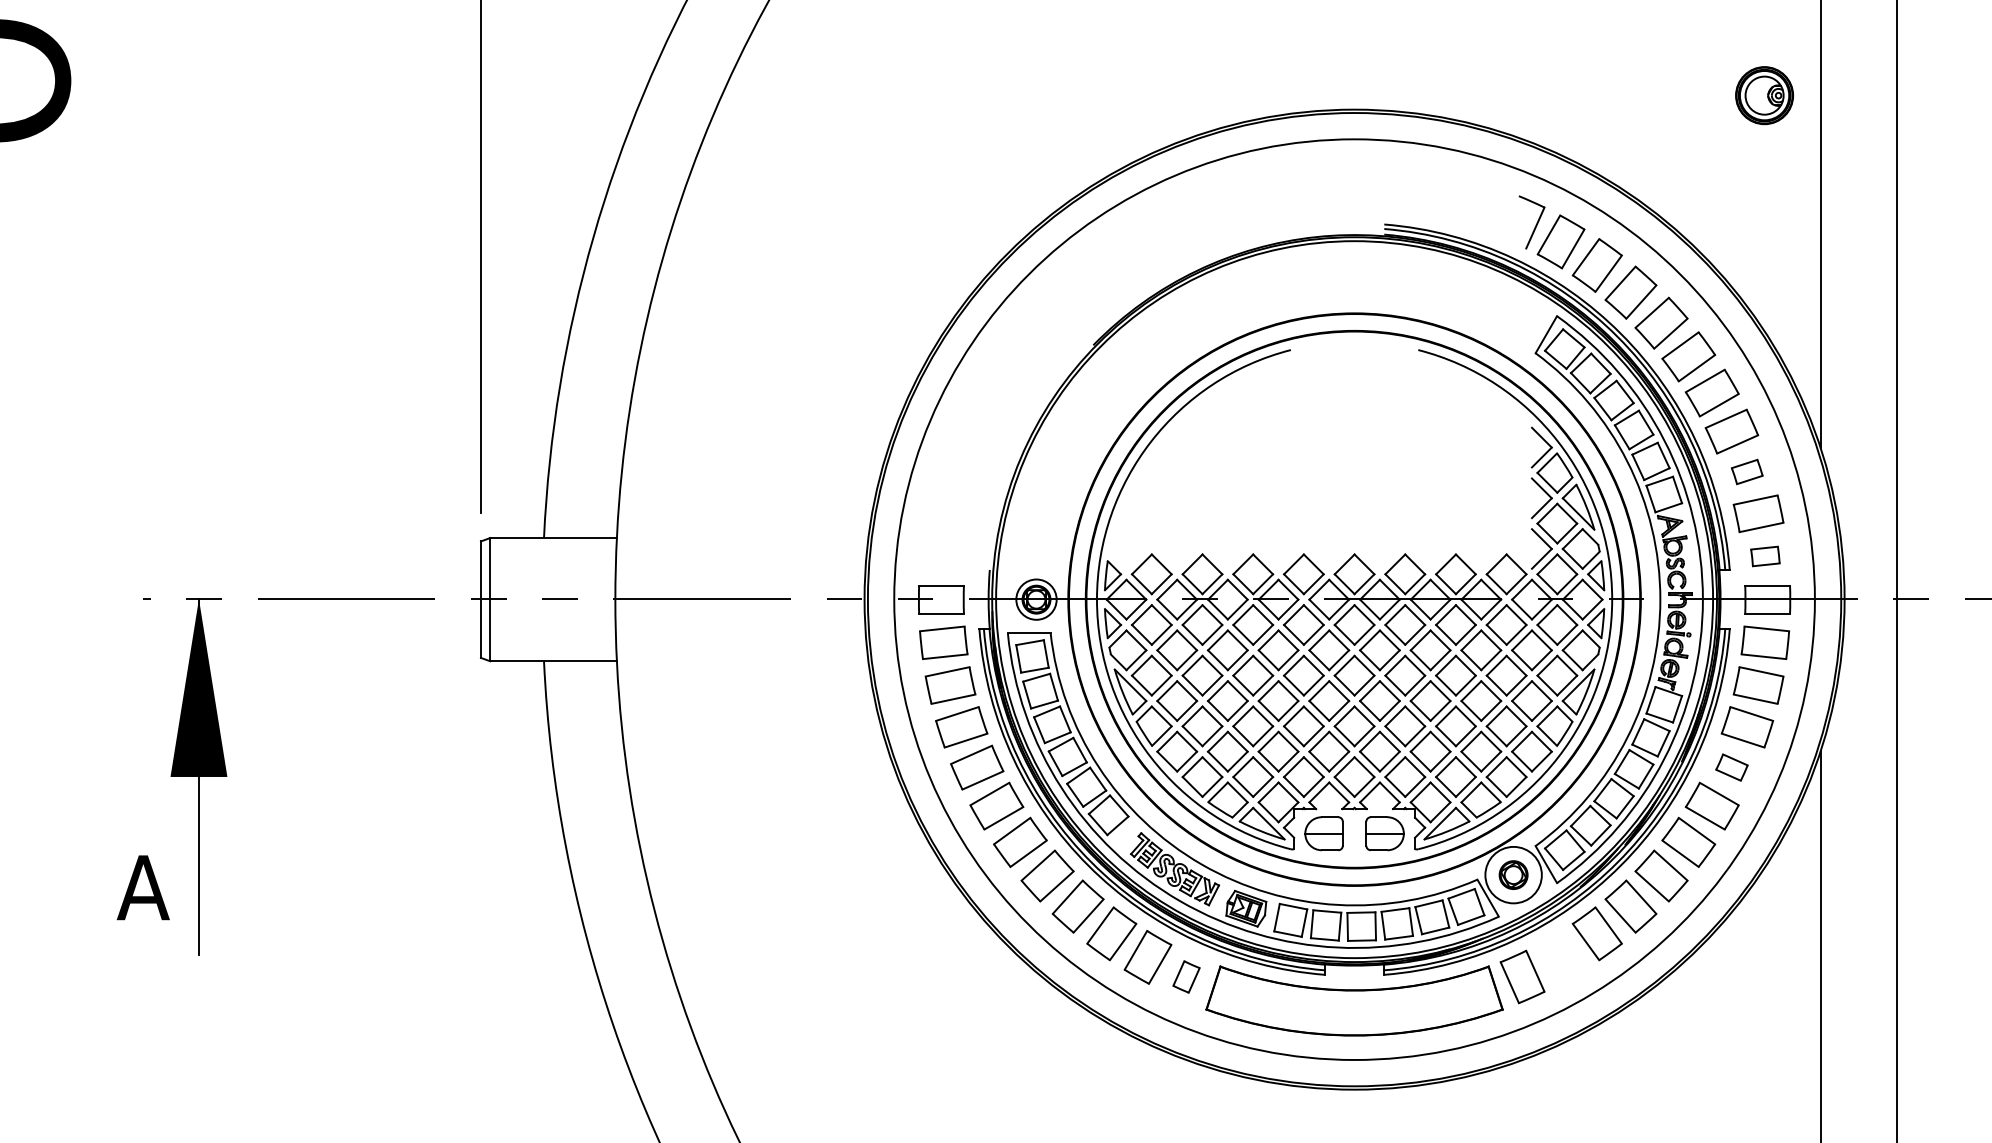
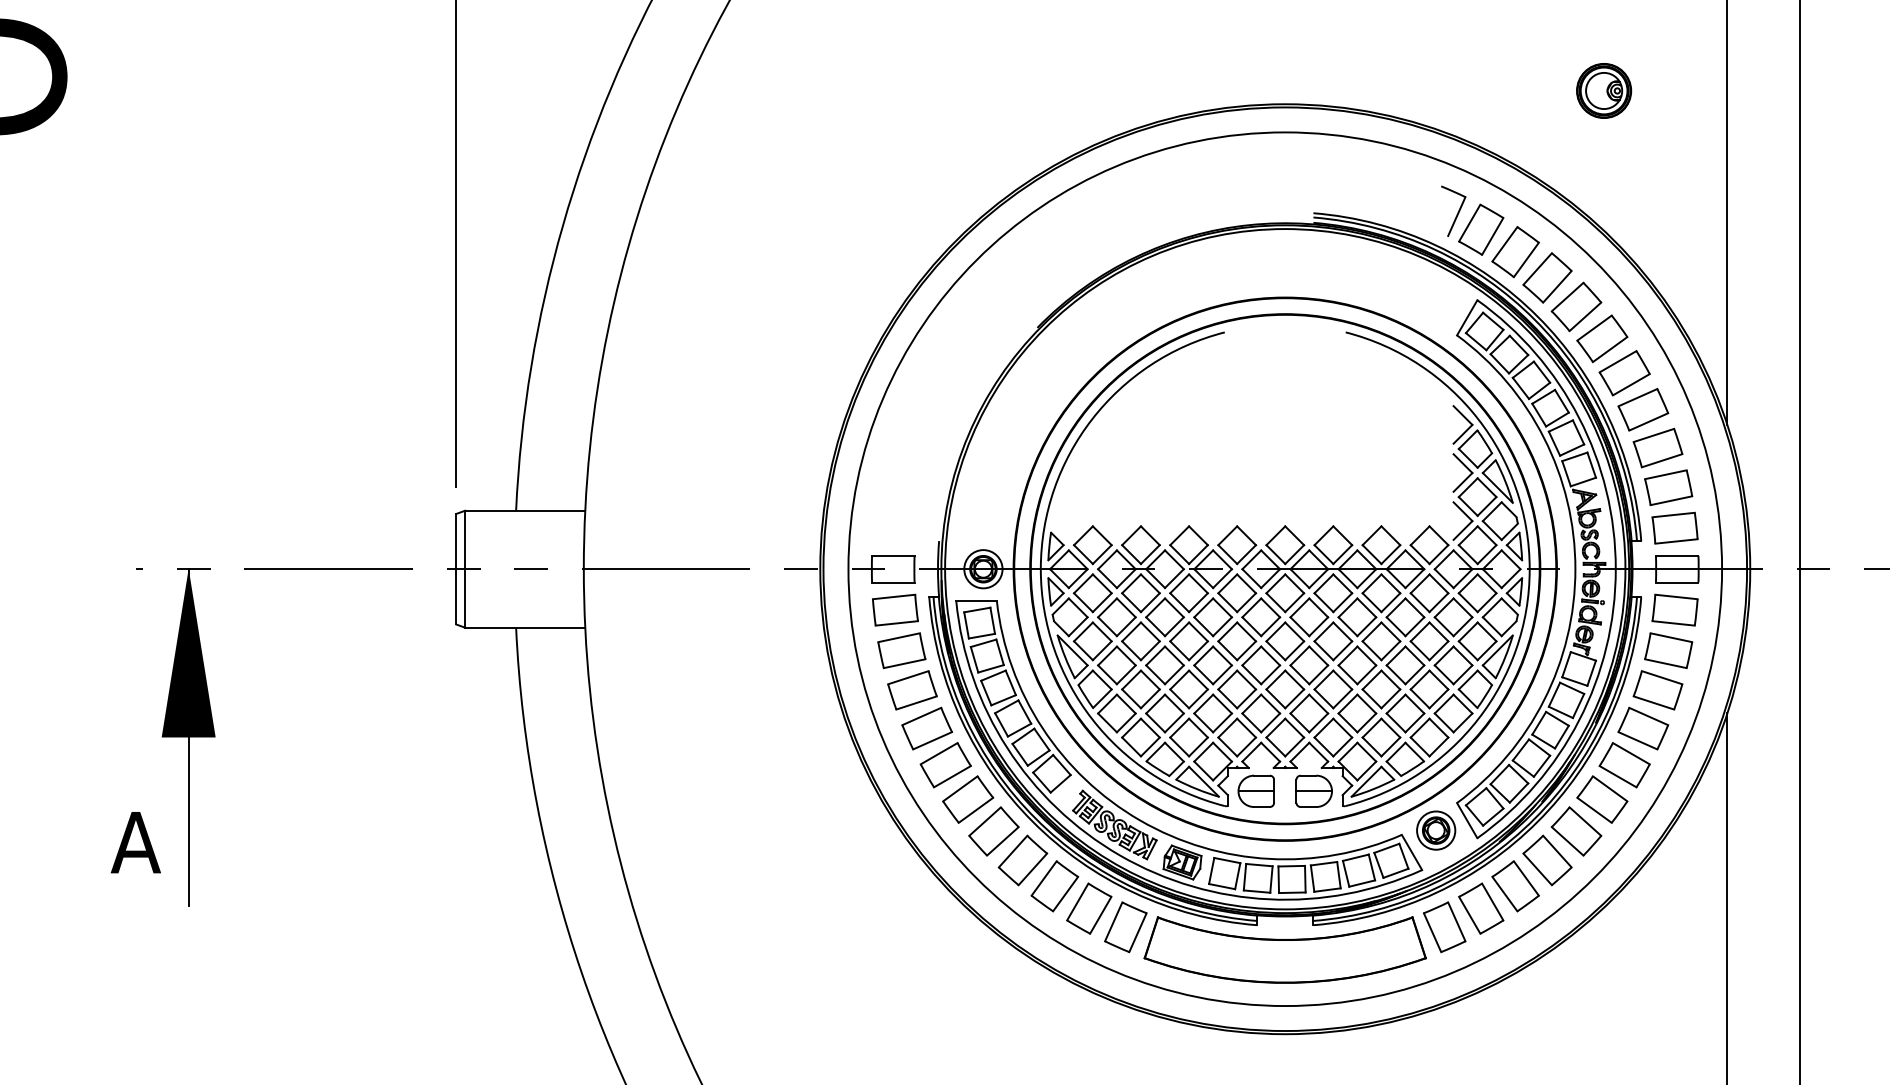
part: (1764, 95) -> (1604, 90), moved
part: (1746, 471) -> (1657, 447), size x1.67
part: (1765, 556) -> (1675, 528), size x1.67
part: (1731, 767) -> (1642, 728), size x1.67
circle: (1513, 874) -> (1436, 830), size x0.71
part: (1560, 956) -> (1480, 907), added
part: (1186, 976) -> (1125, 926), size x1.67

